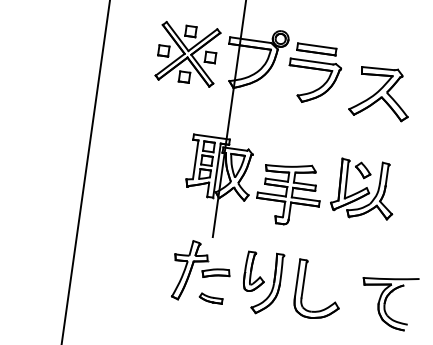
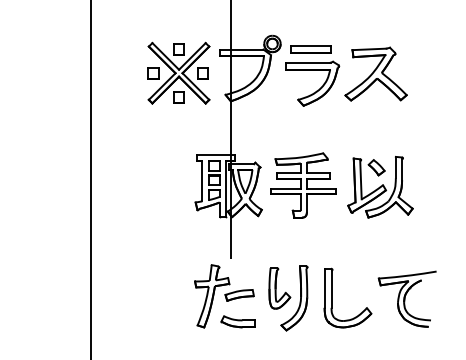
part: (380, 92) -> (375, 73), moved
part: (289, 193) -> (303, 185), moved
part: (210, 298) -> (237, 321), size x1.43
part: (387, 300) -> (406, 298), moved

